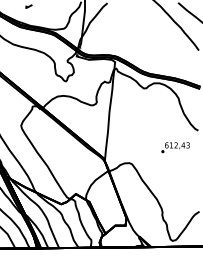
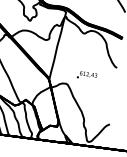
text: (175, 147) -> (87, 75), moved

